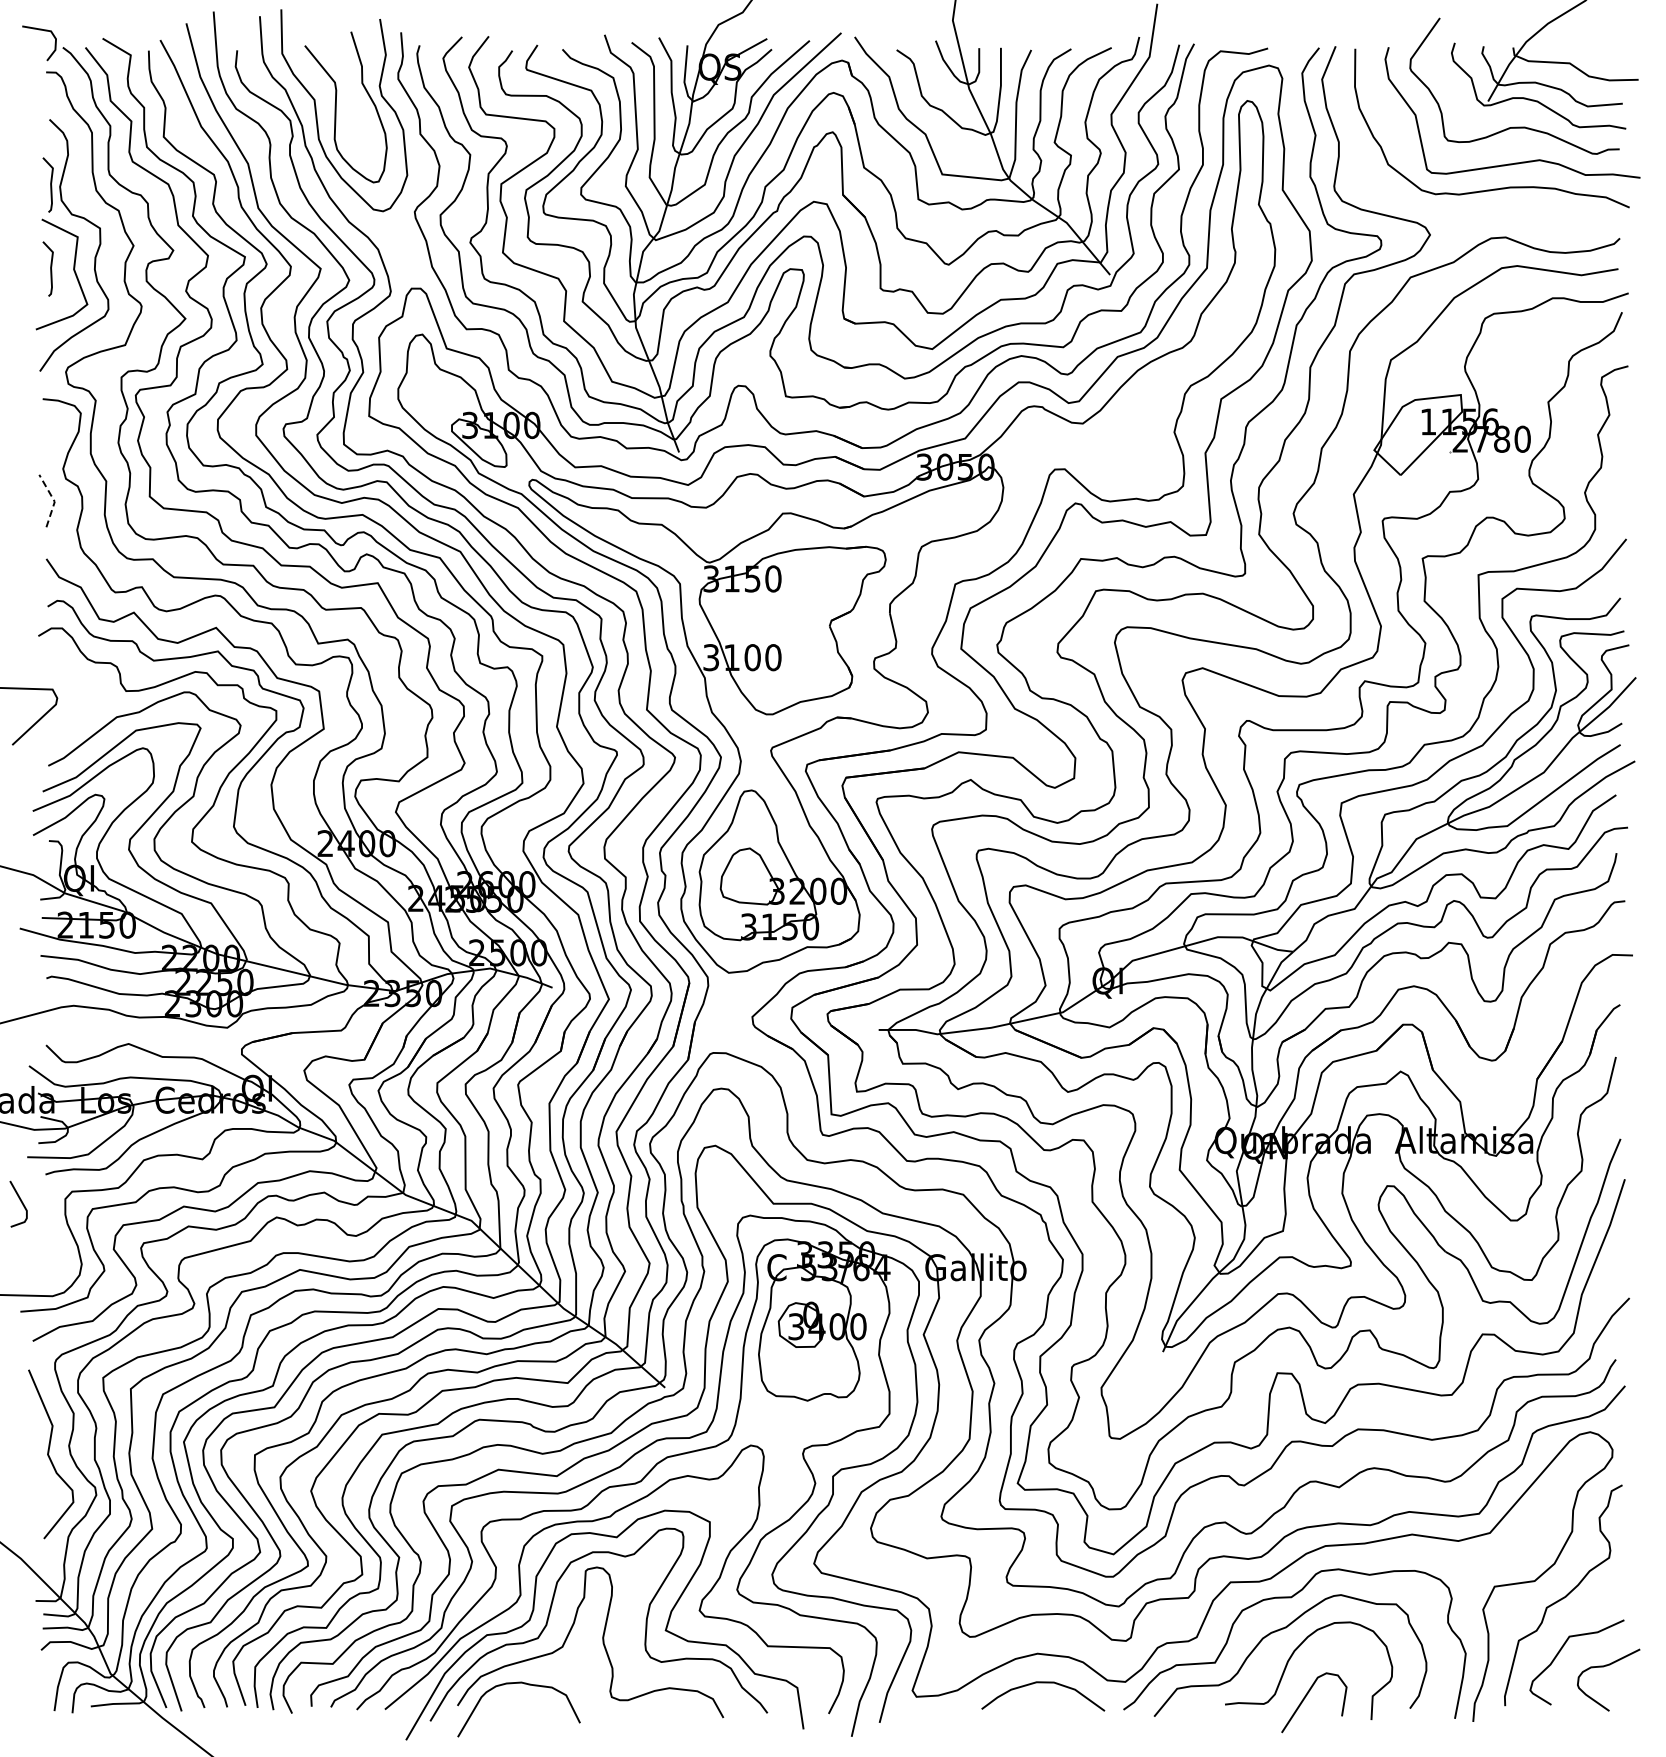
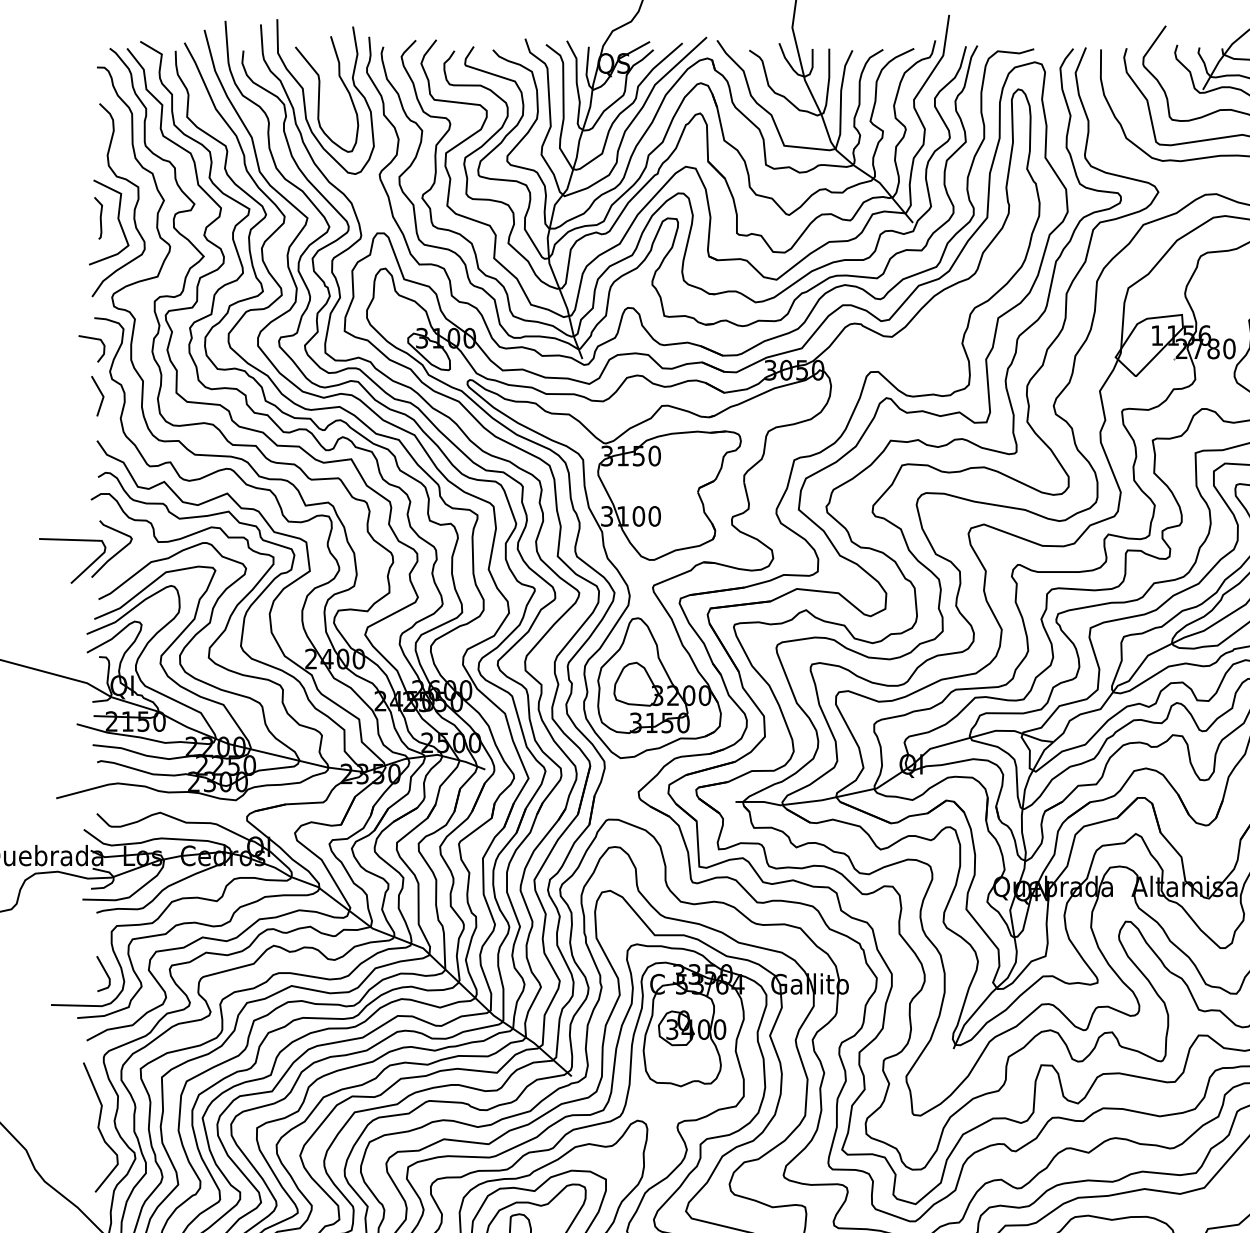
line: (39, 30) -> (91, 339), moved
curve: (50, 184) -> (100, 153), removed
line: (53, 500) -> (102, 395), dashed -> solid
curve: (71, 705) -> (116, 553), added
line: (20, 1201) -> (104, 971), moved

